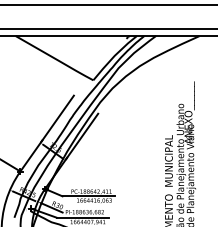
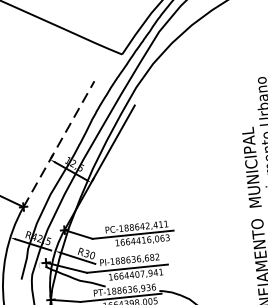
line: (47, 133) -> (59, 143), solid -> dashed

